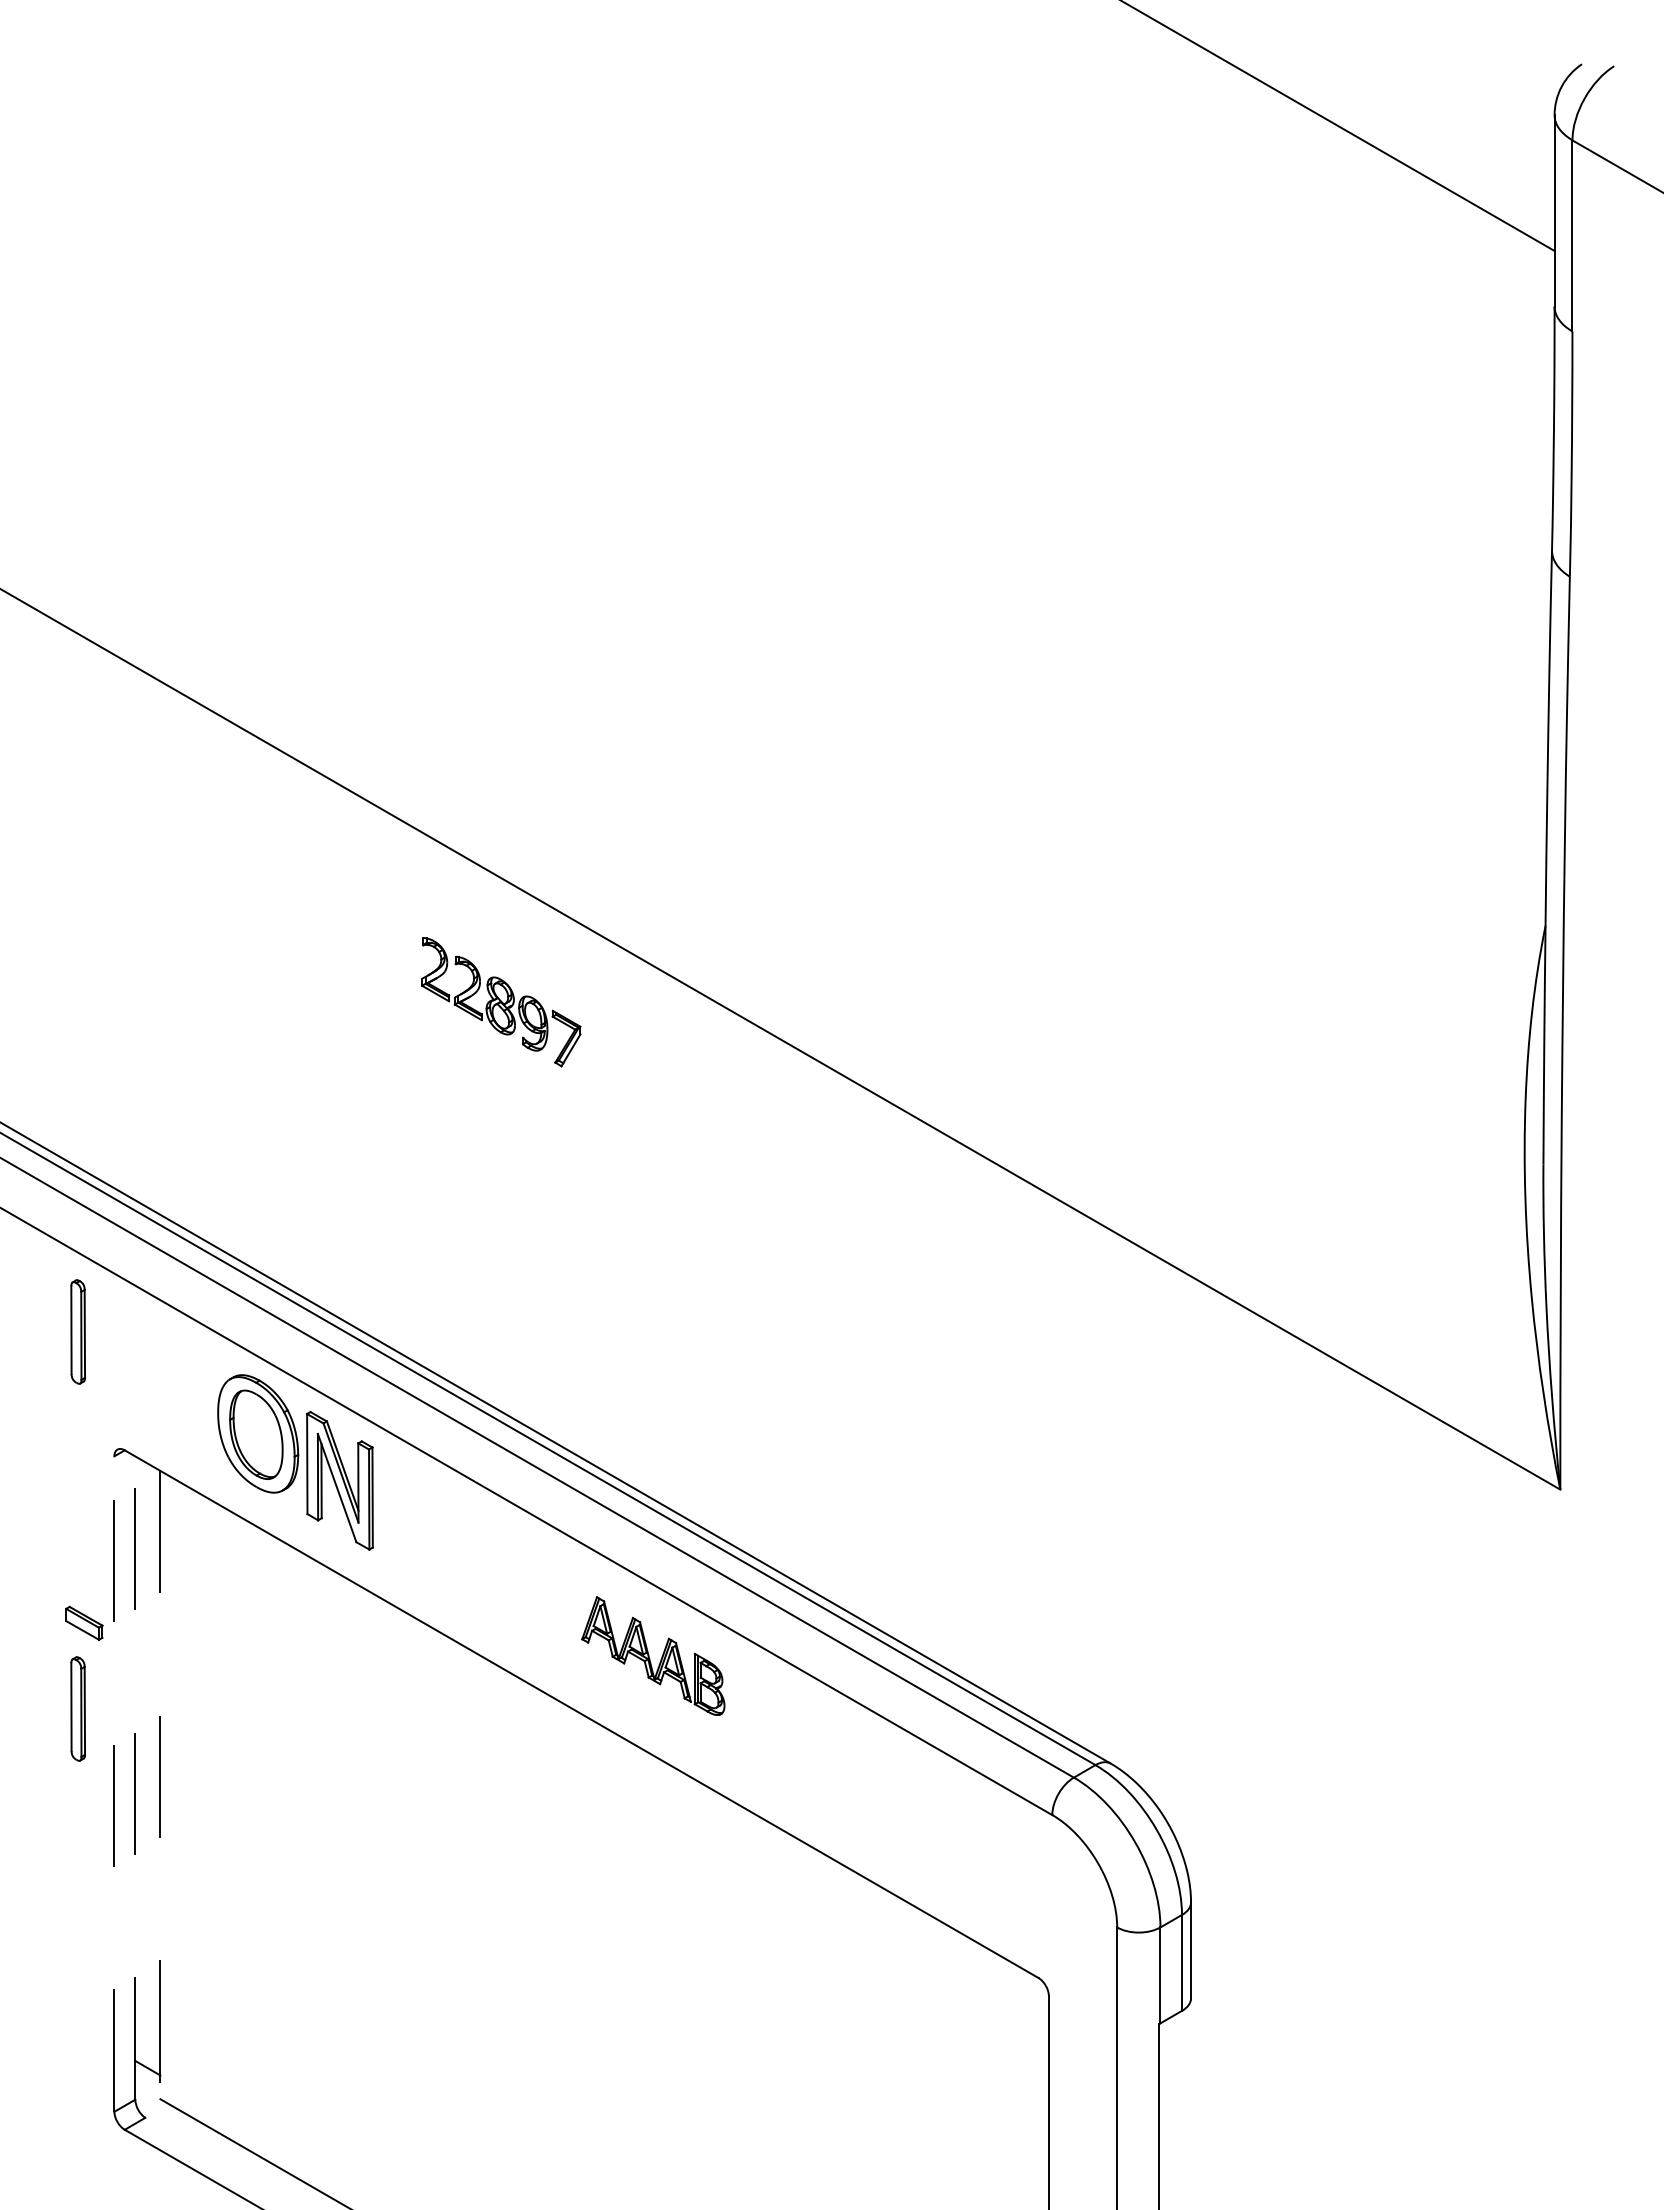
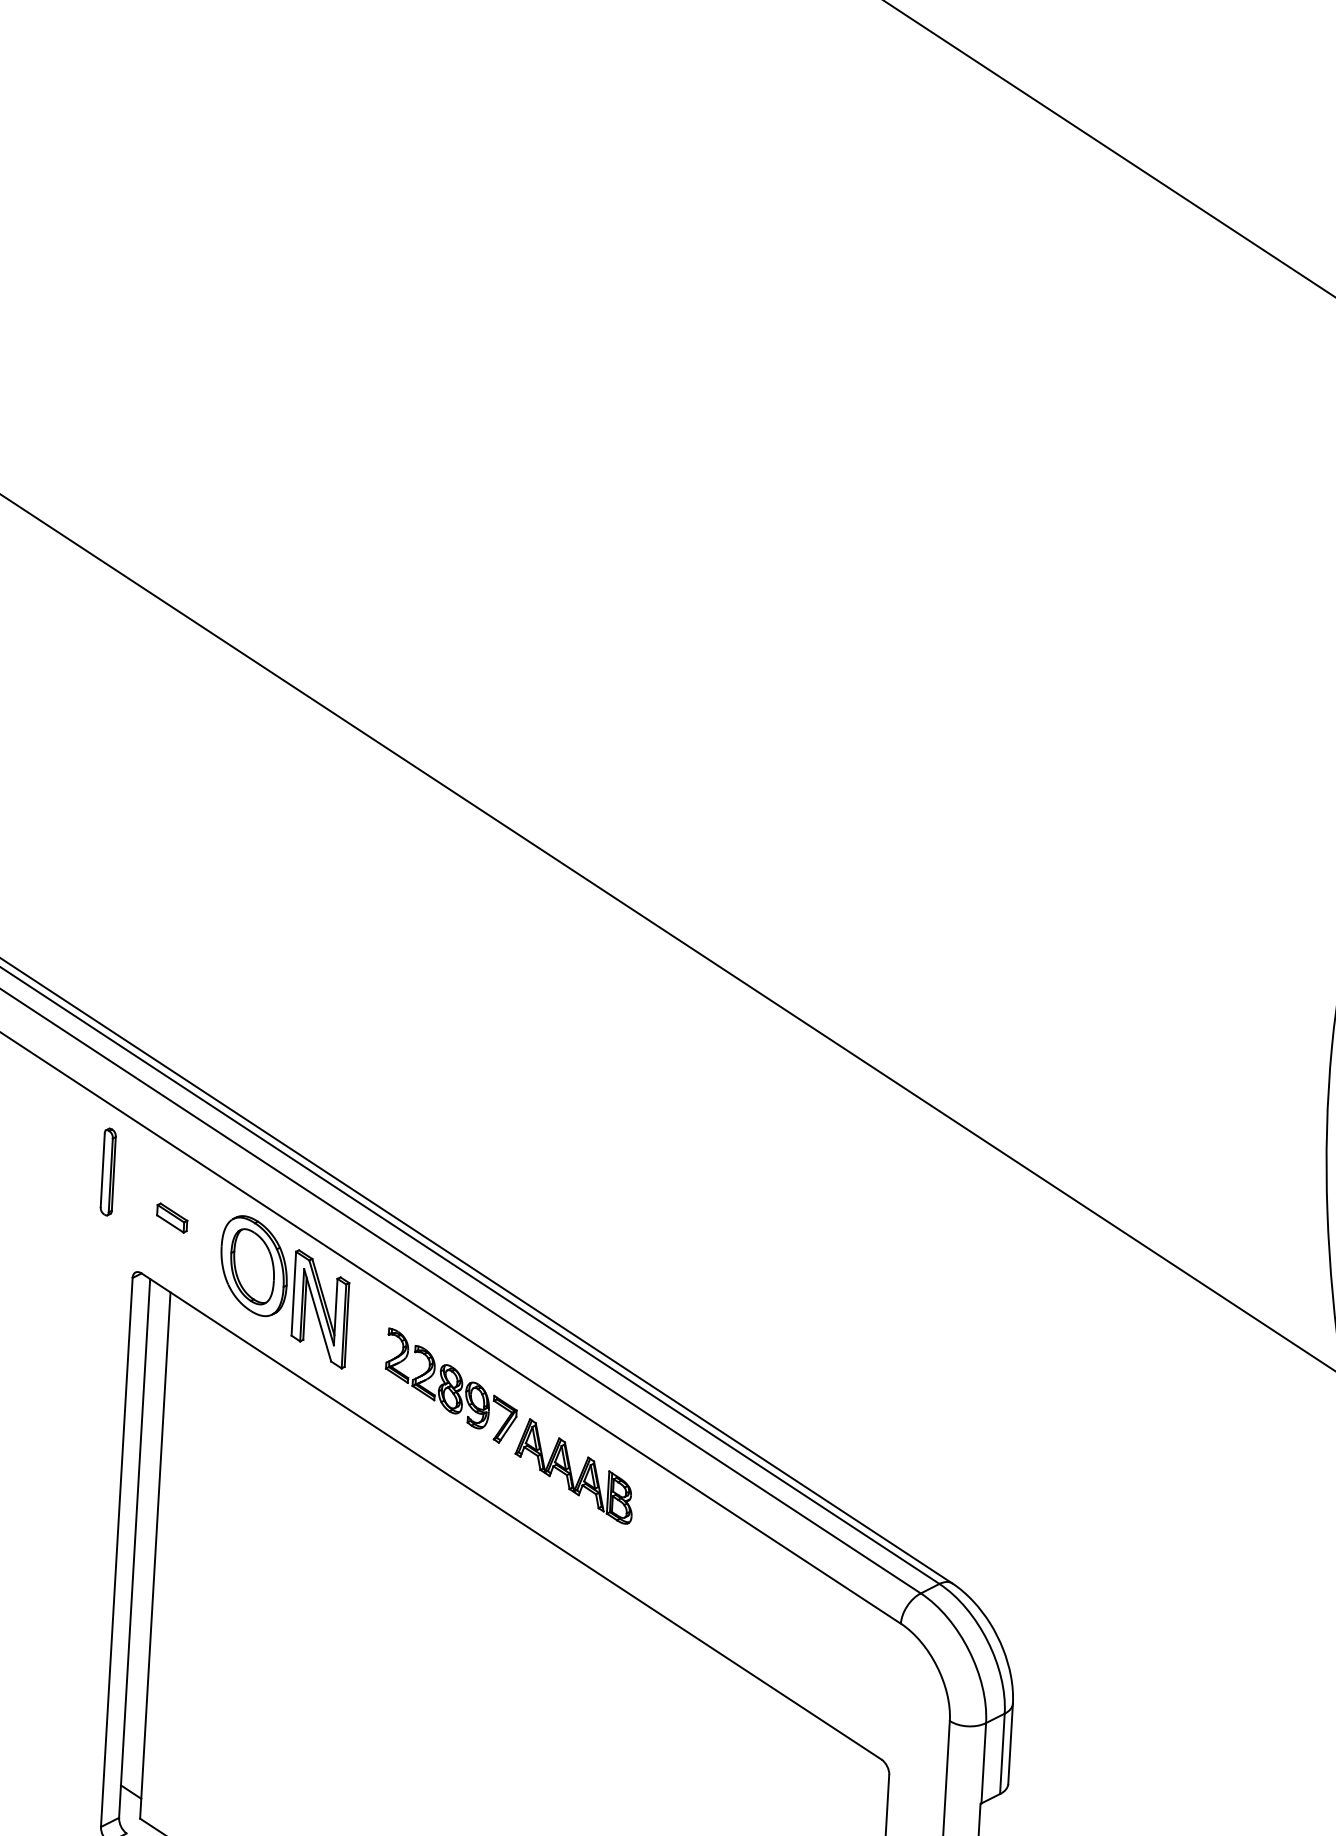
part: (501, 1002) -> (451, 1386), moved
part: (84, 1622) -> (172, 1217), moved
part: (77, 1708) -> (89, 1487), removed
line: (135, 1778) -> (134, 1548), dashed -> solid
line: (114, 1784) -> (116, 1552), dashed -> solid
line: (160, 1785) -> (155, 1555), dashed -> solid

